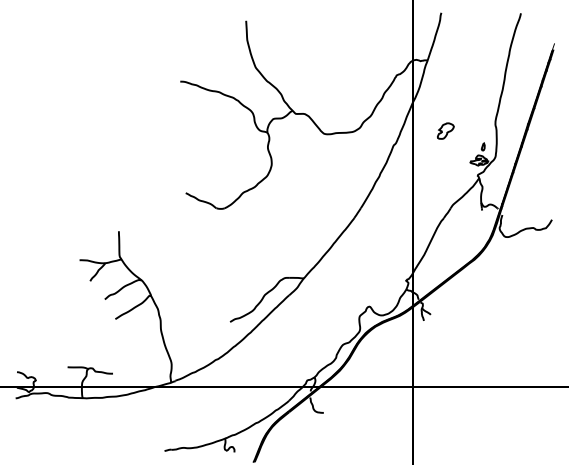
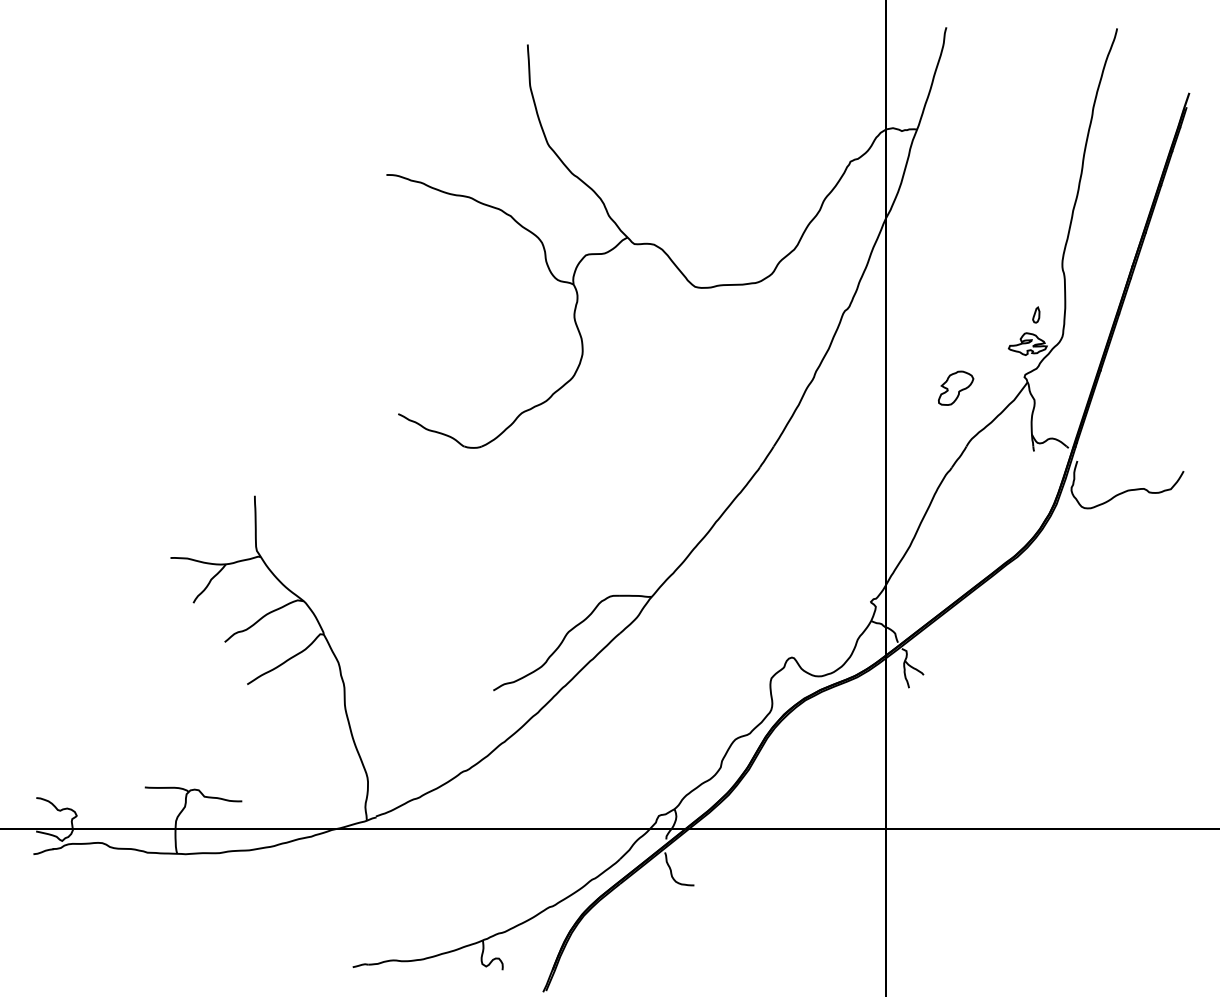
part: (445, 130) -> (955, 386), moved

